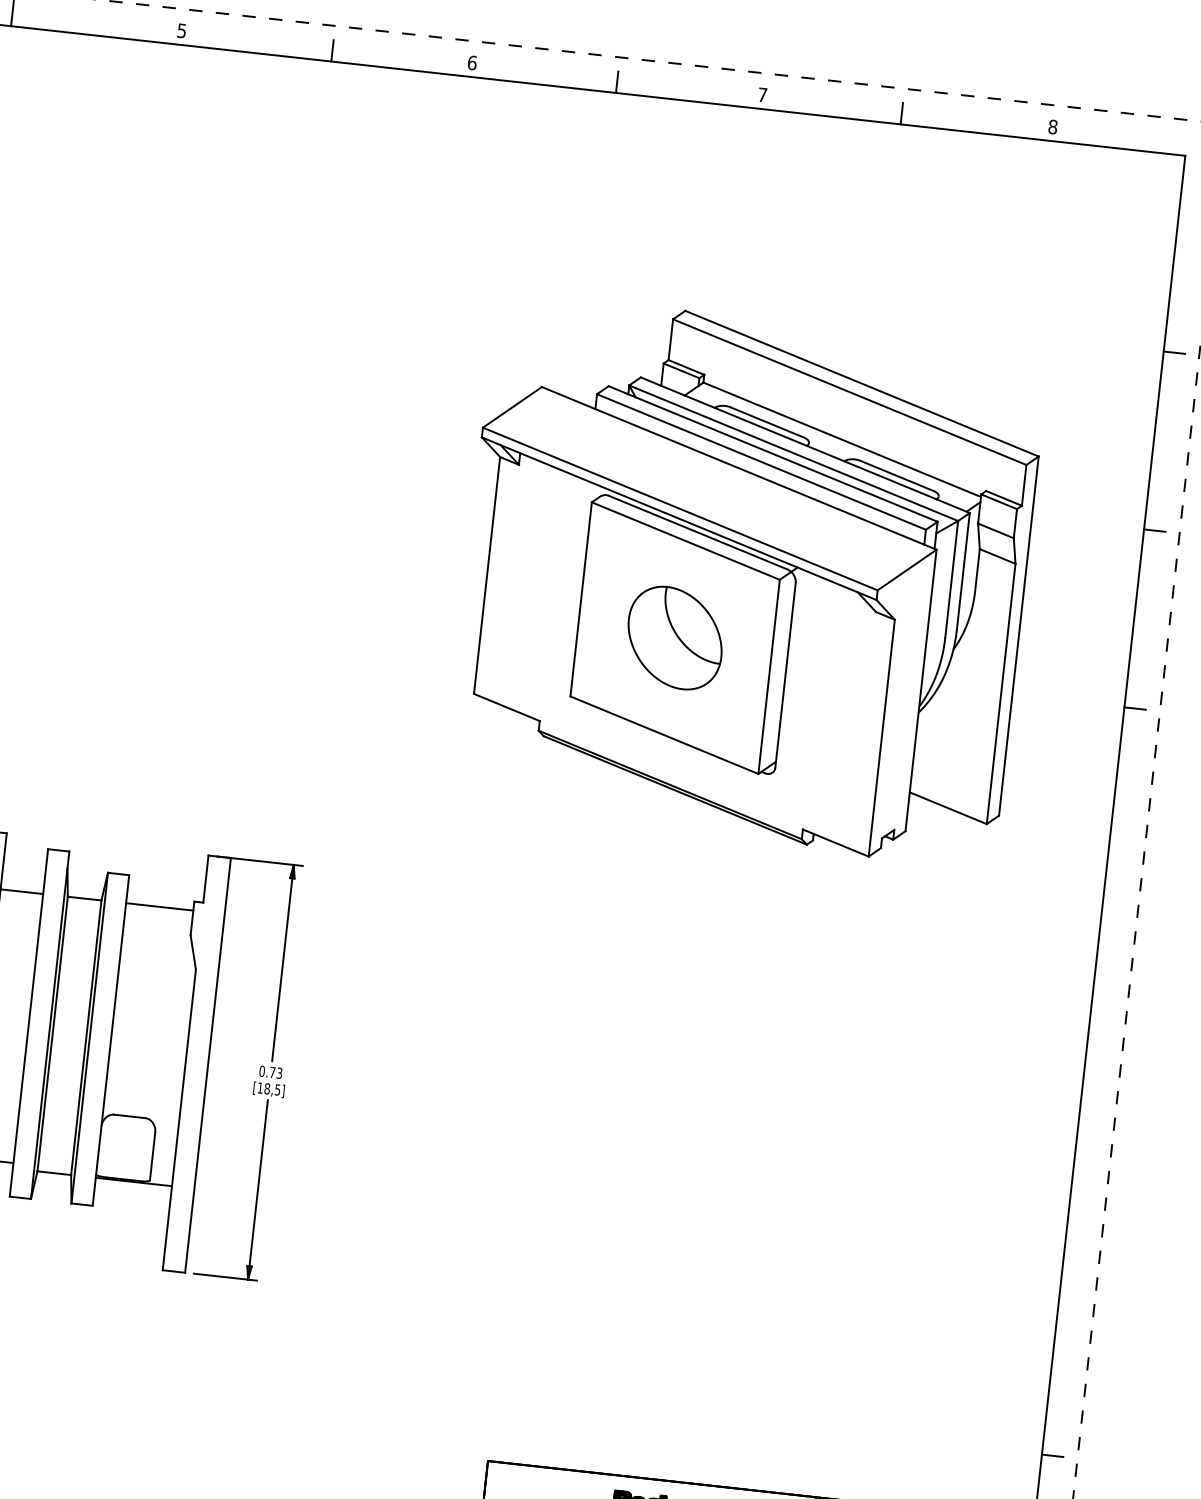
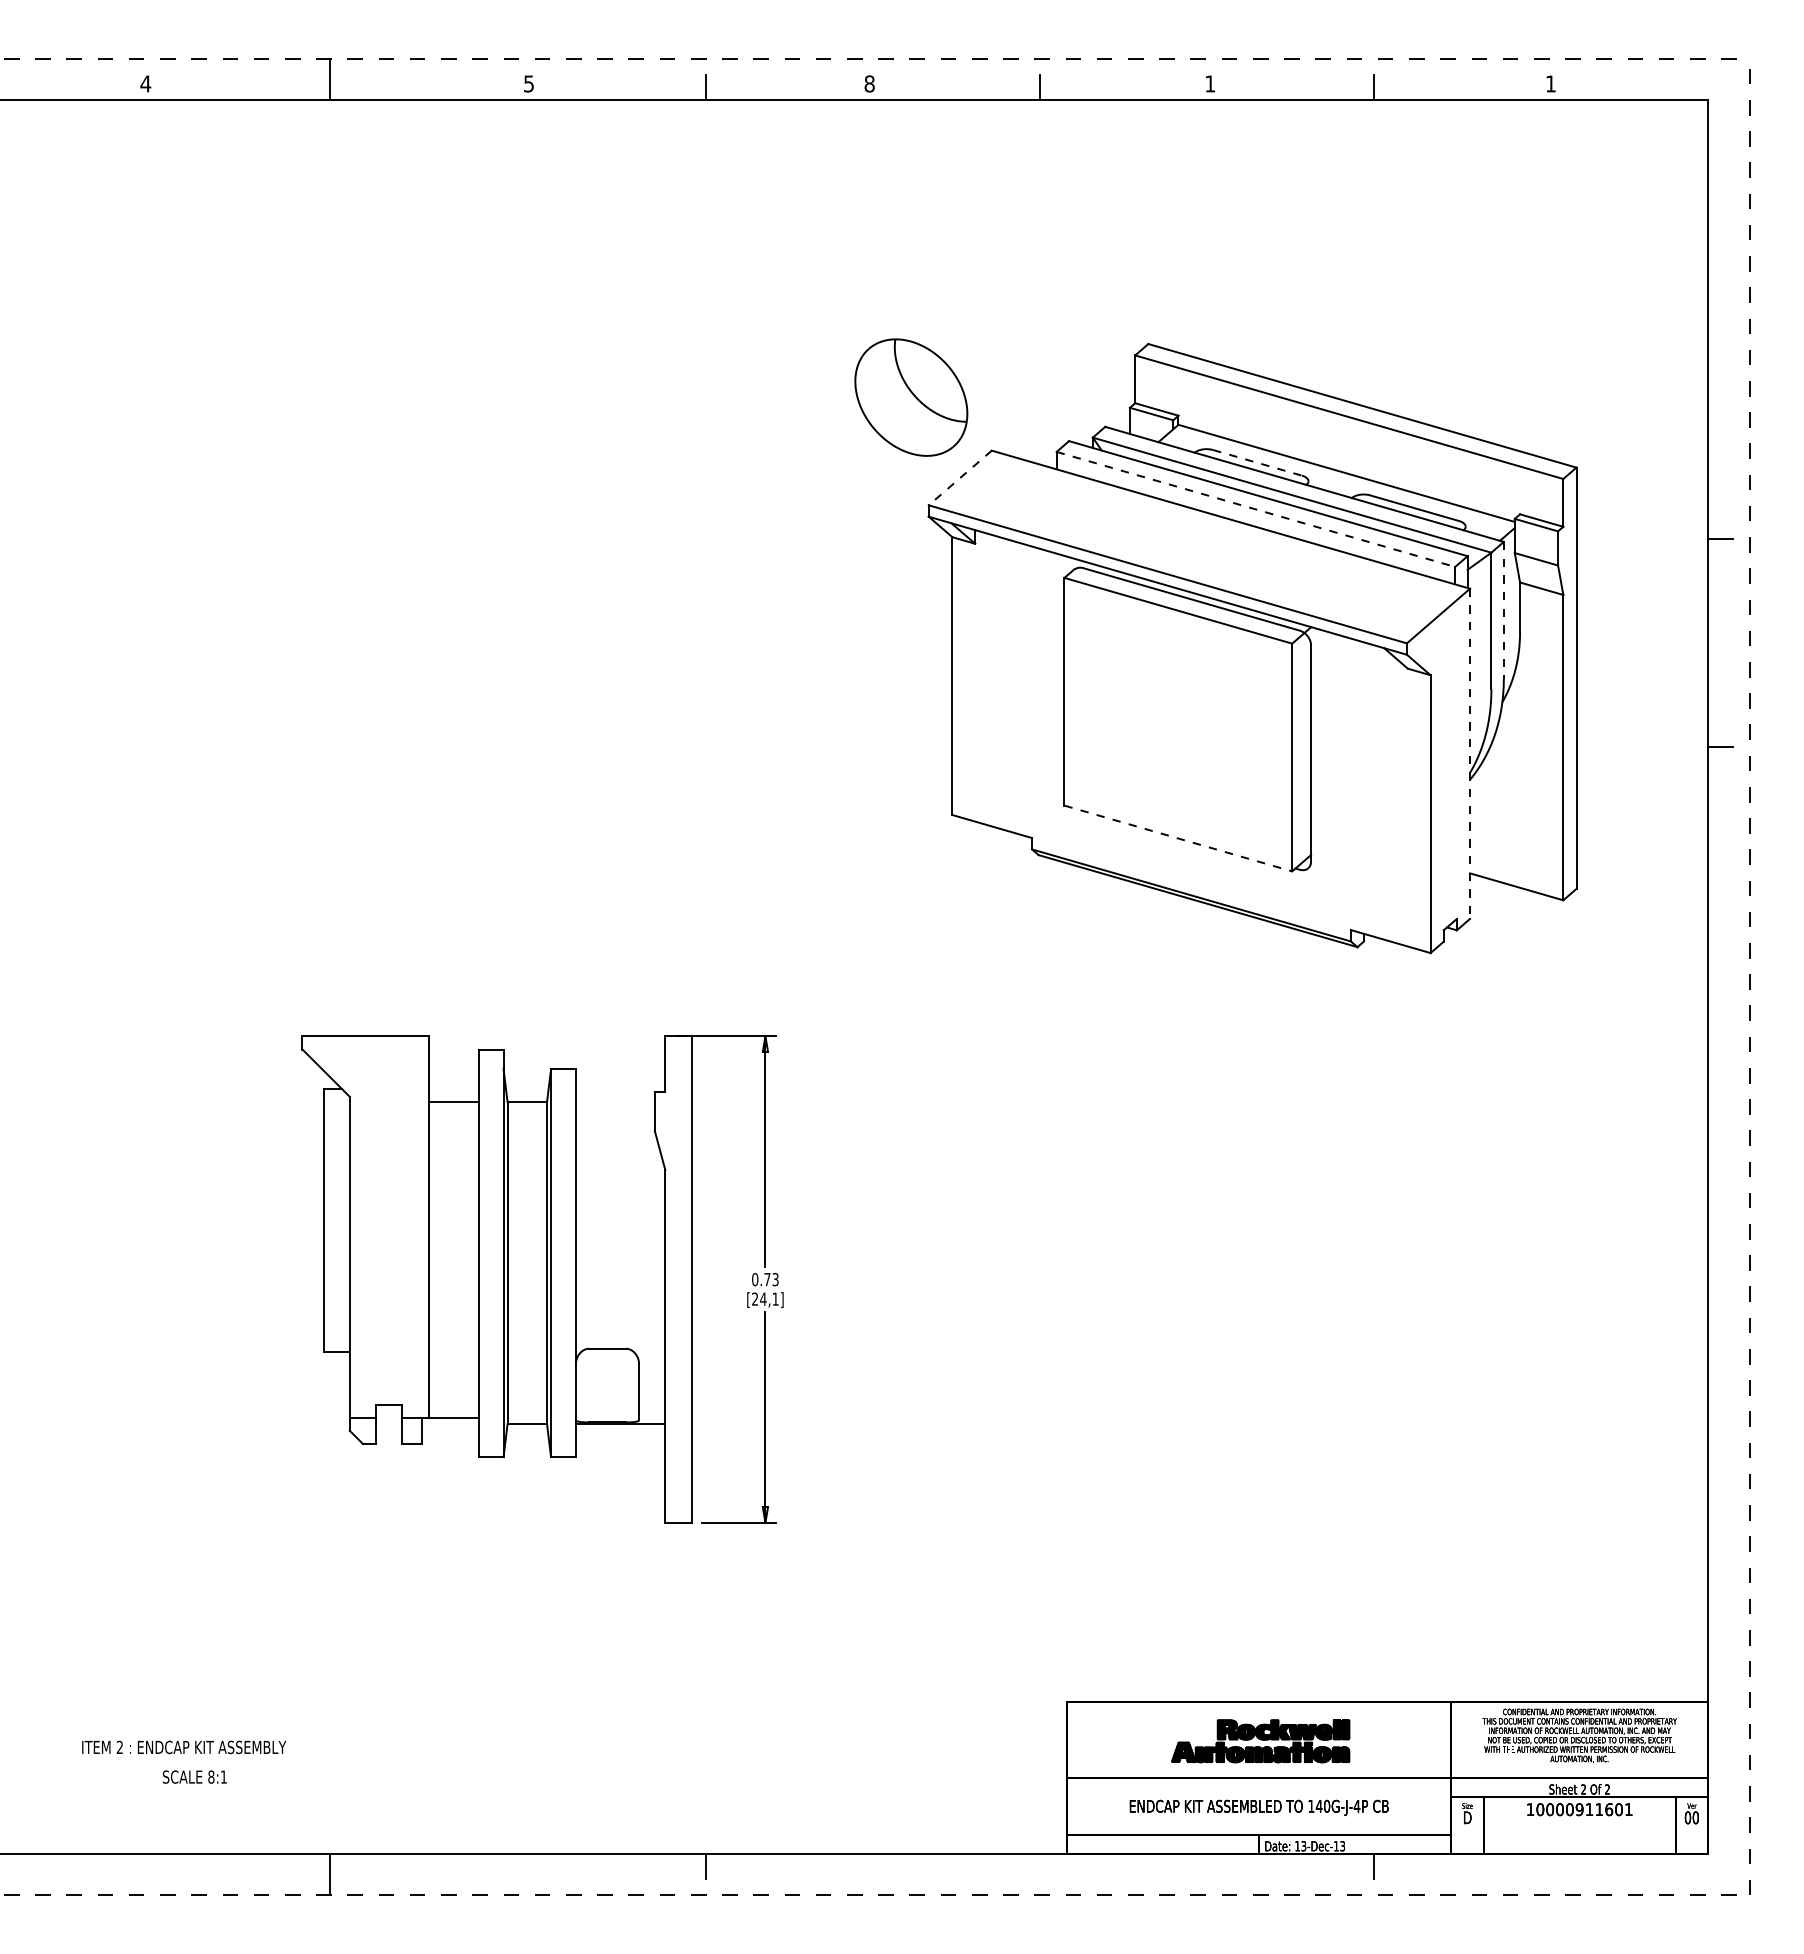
text: (472, 62) -> (869, 83), 6 -> 8
text: (762, 94) -> (1210, 83), 7 -> 1
text: (1052, 126) -> (1550, 83), 8 -> 1
line: (1174, 352) -> (1720, 329), removed
line: (512, 406) -> (960, 477), solid -> dashed
line: (768, 422) -> (1258, 462), solid -> dashed
line: (761, 462) -> (1256, 509), solid -> dashed
line: (963, 571) -> (1503, 610), solid -> dashed
part: (675, 638) -> (911, 397), moved
line: (921, 691) -> (1470, 754), solid -> dashed
line: (664, 735) -> (1178, 838), solid -> dashed
line: (158, 907) -> (614, 1102), removed
text: (269, 1088) -> (765, 1298), [18,5] -> [24,1]
line: (1052, 1456) -> (1720, 1624), removed

